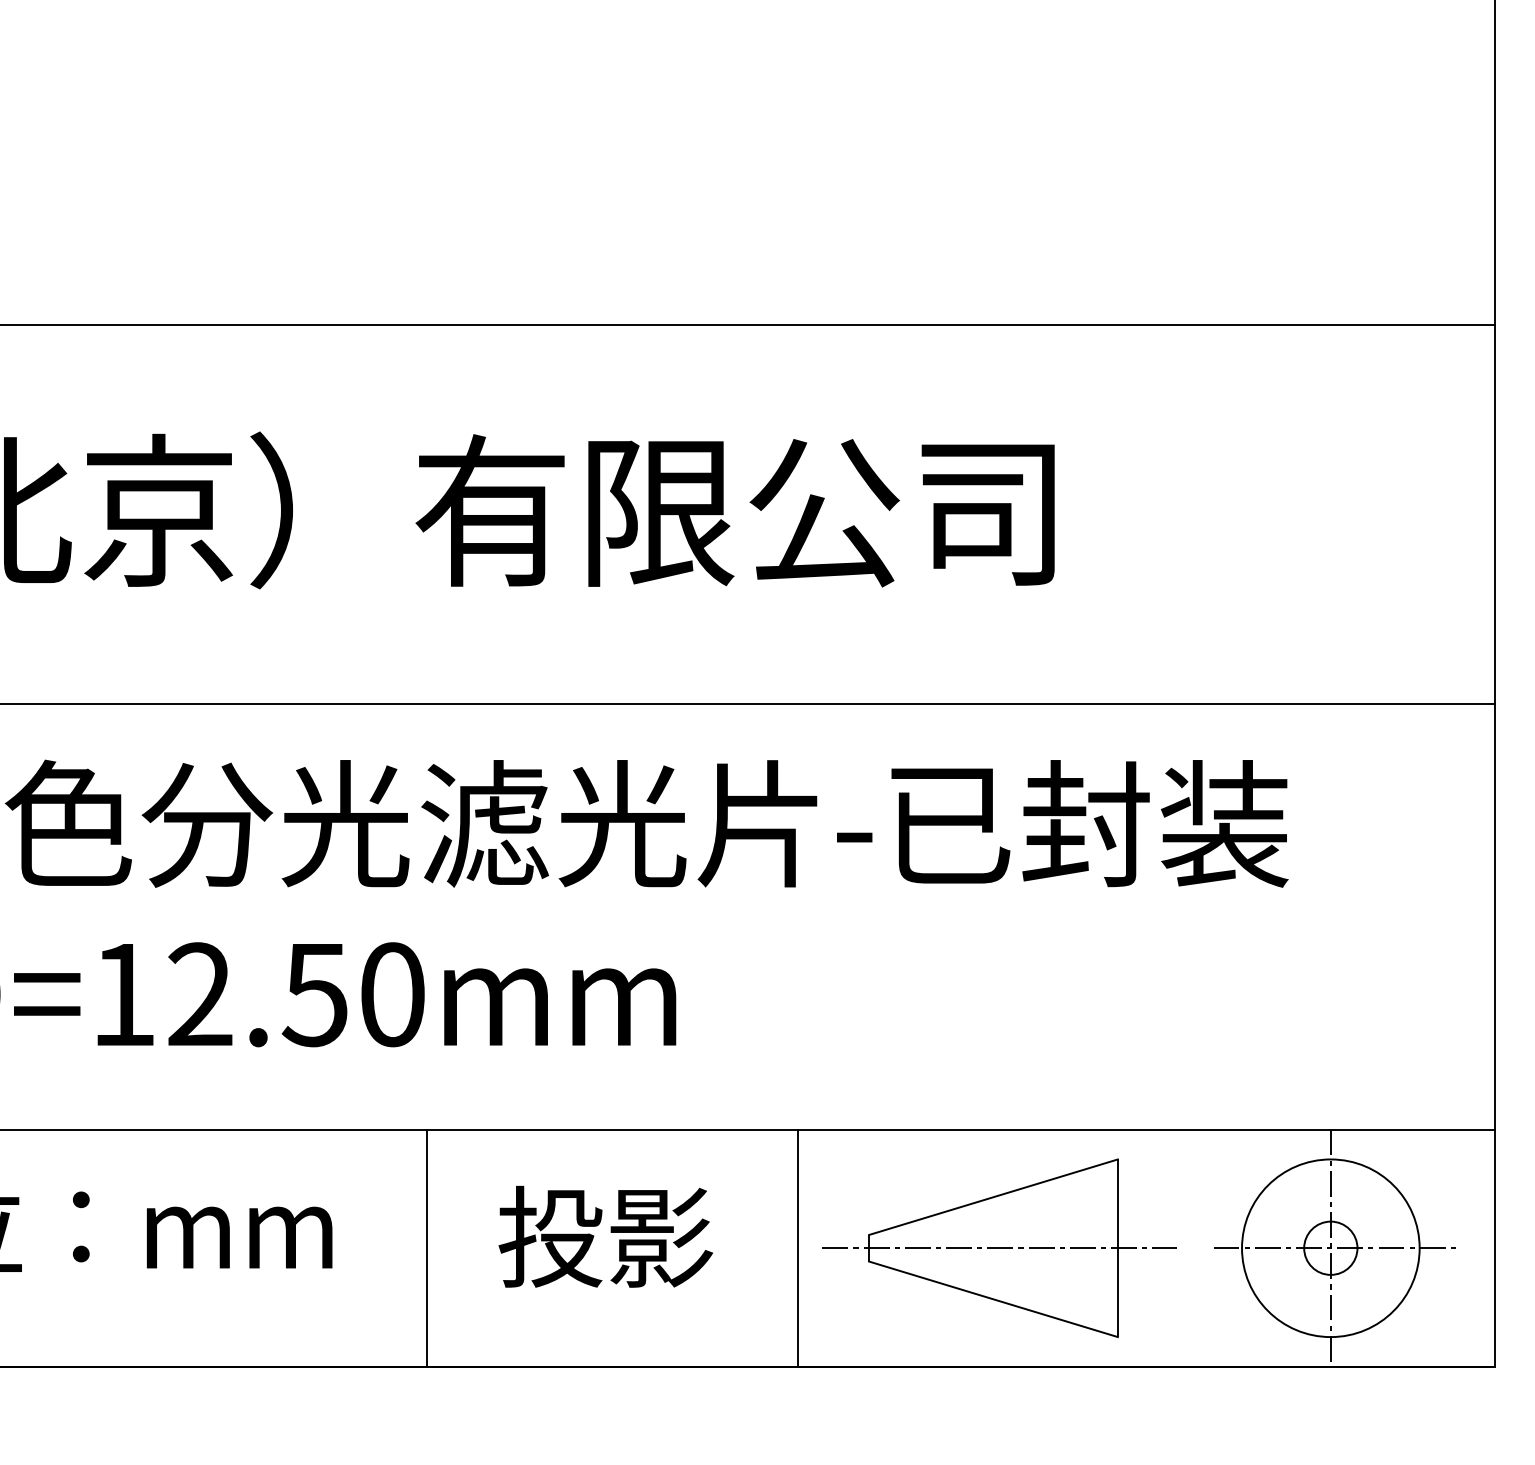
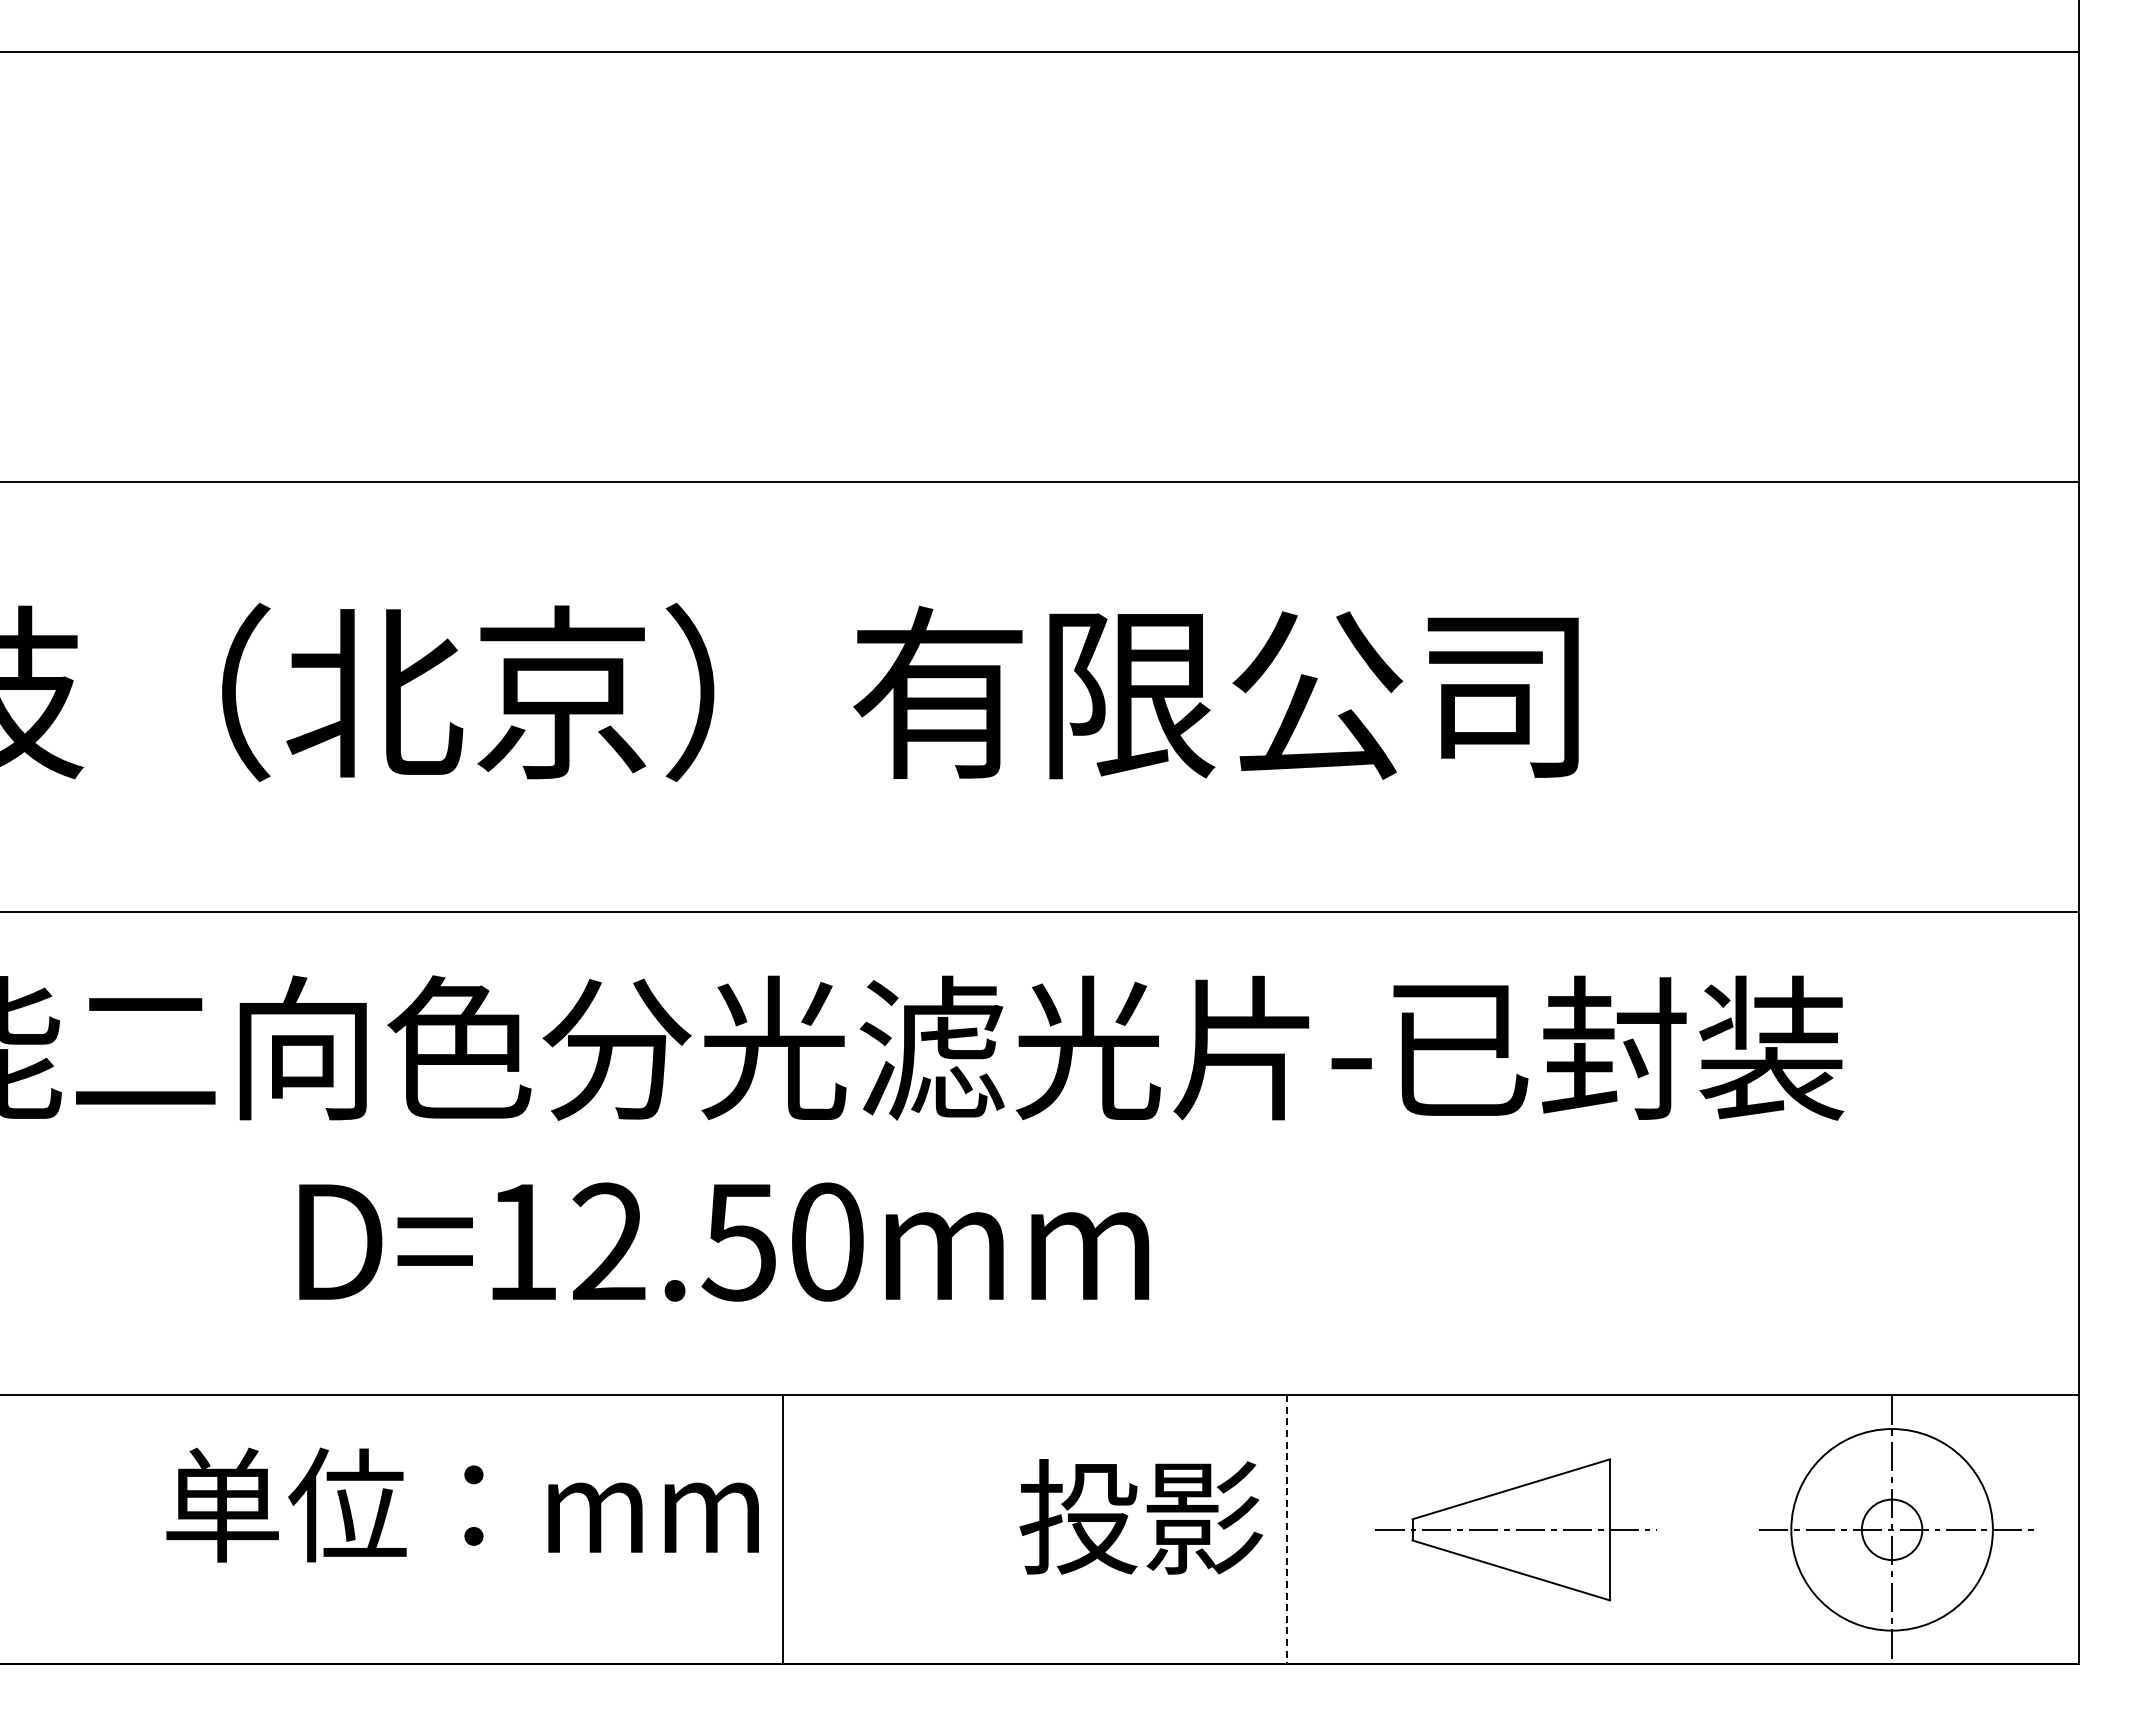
text: (605, 1236) -> (1140, 1516), moved
line: (427, 1247) -> (783, 1529), moved
line: (797, 1247) -> (1286, 1529), solid -> dashed
part: (999, 1247) -> (1515, 1529), size x0.7

